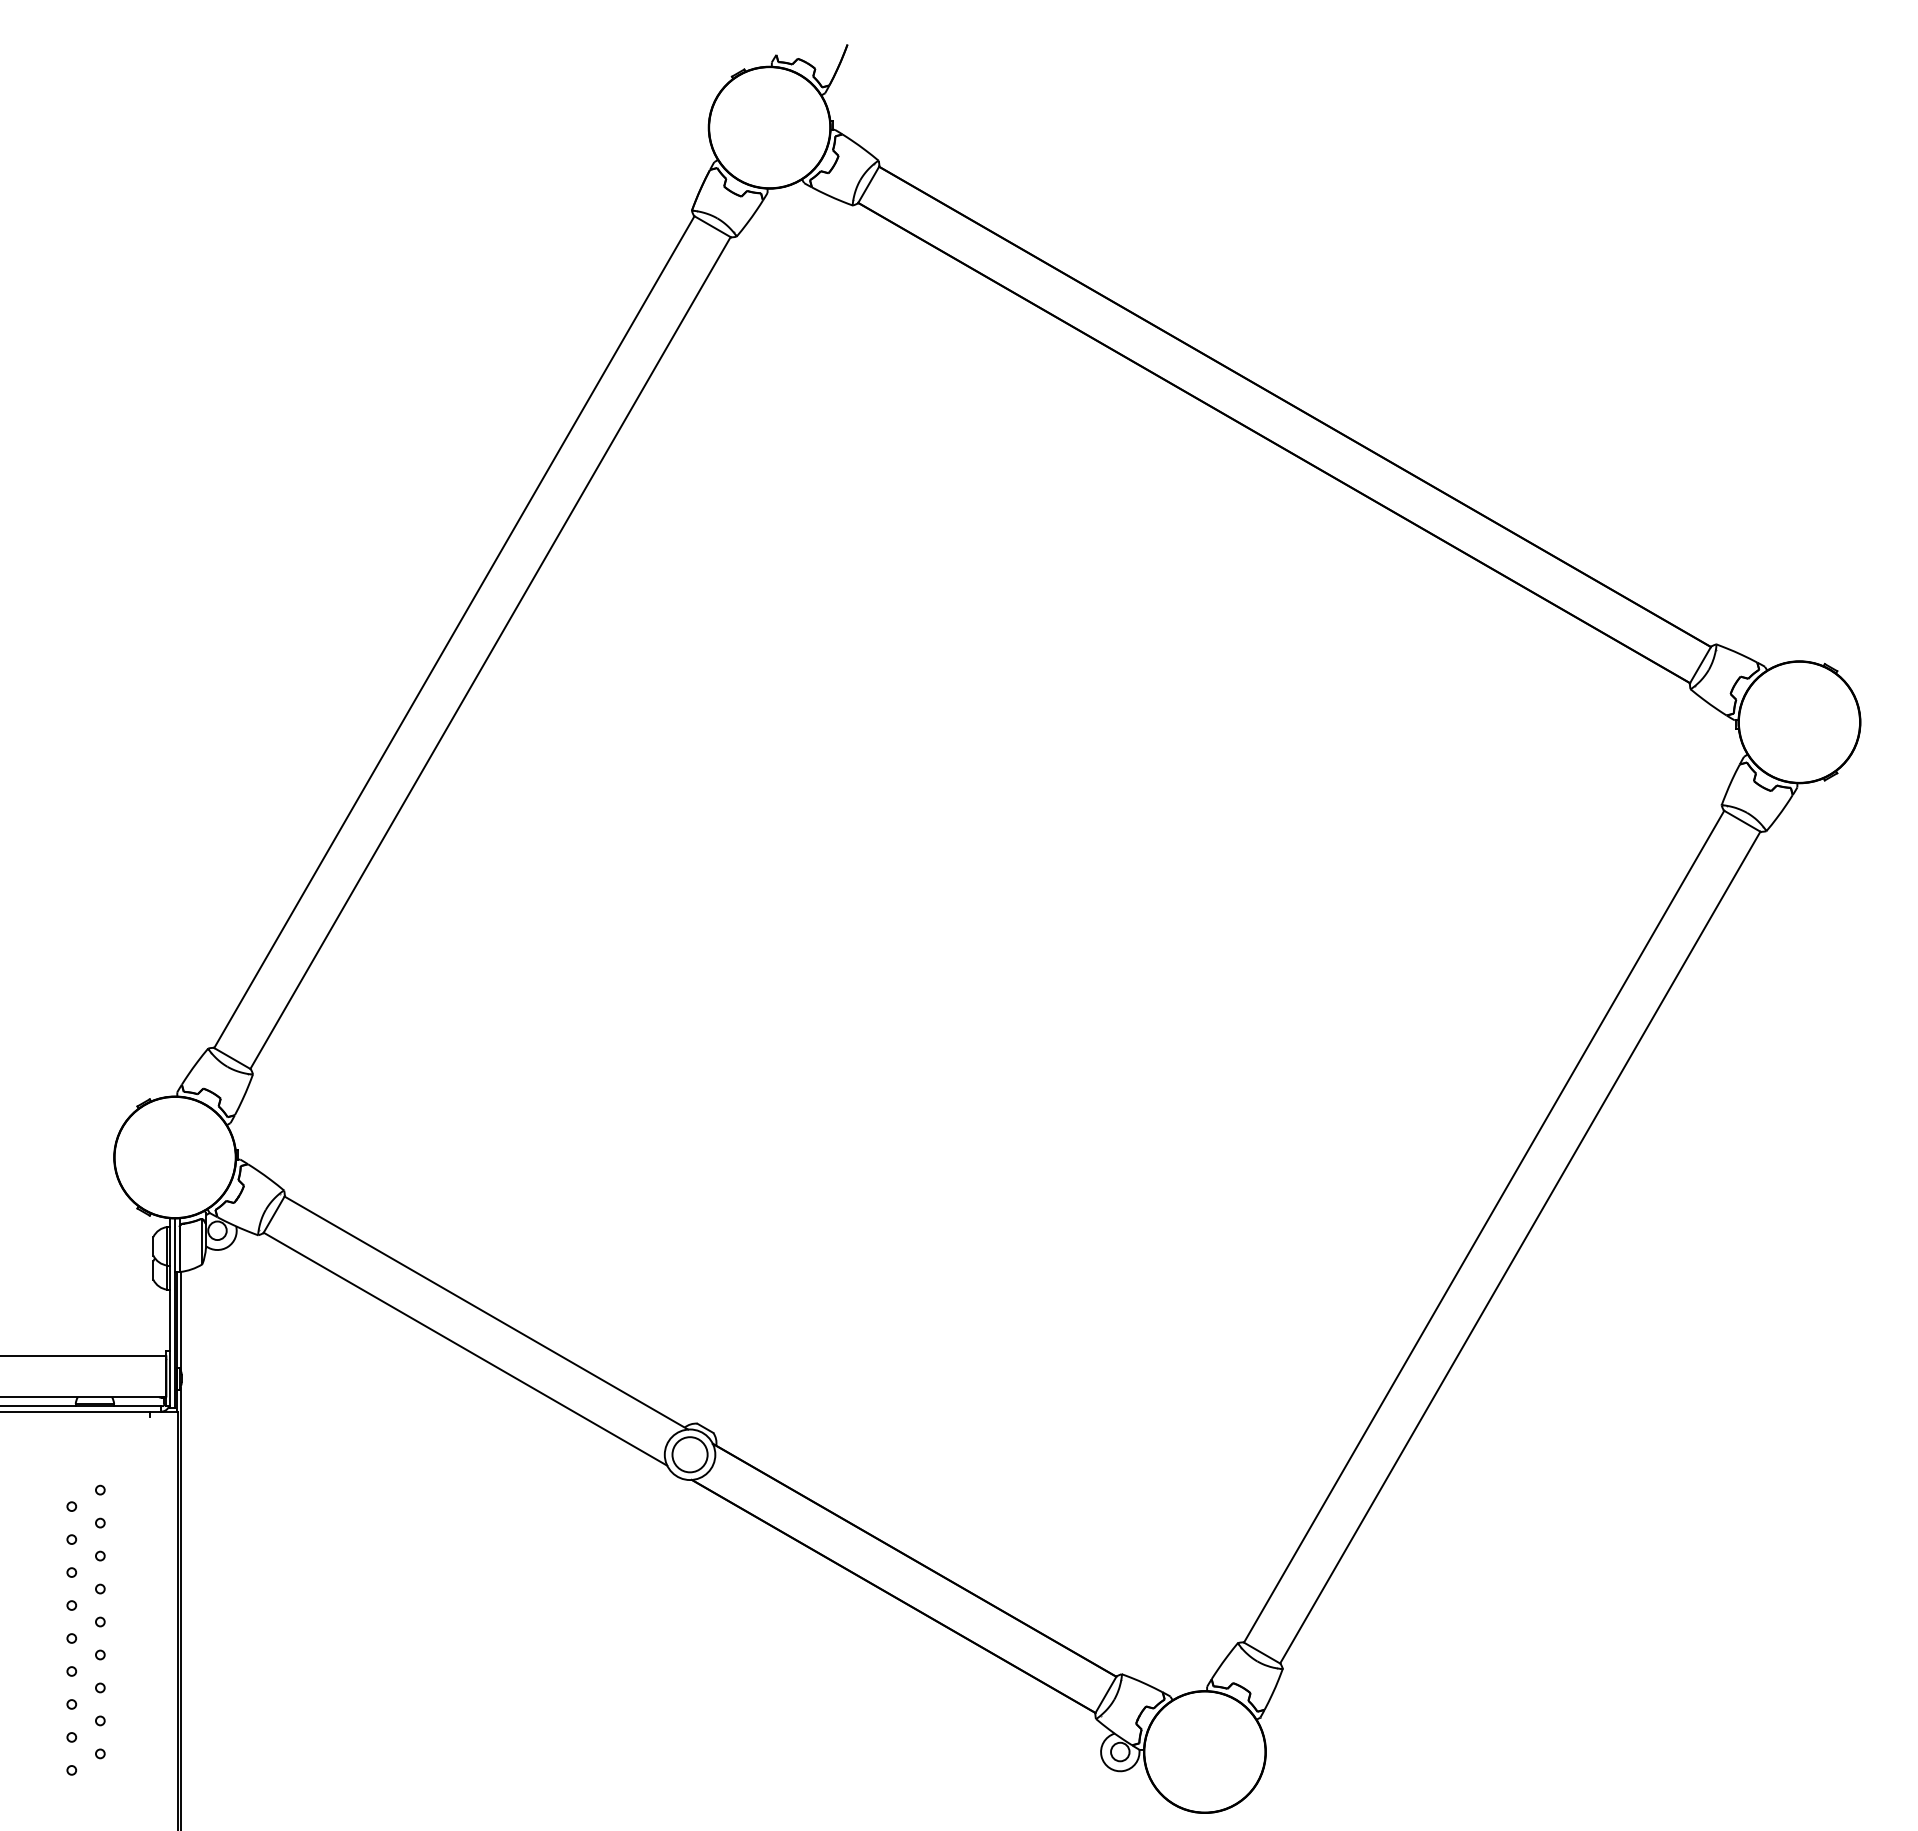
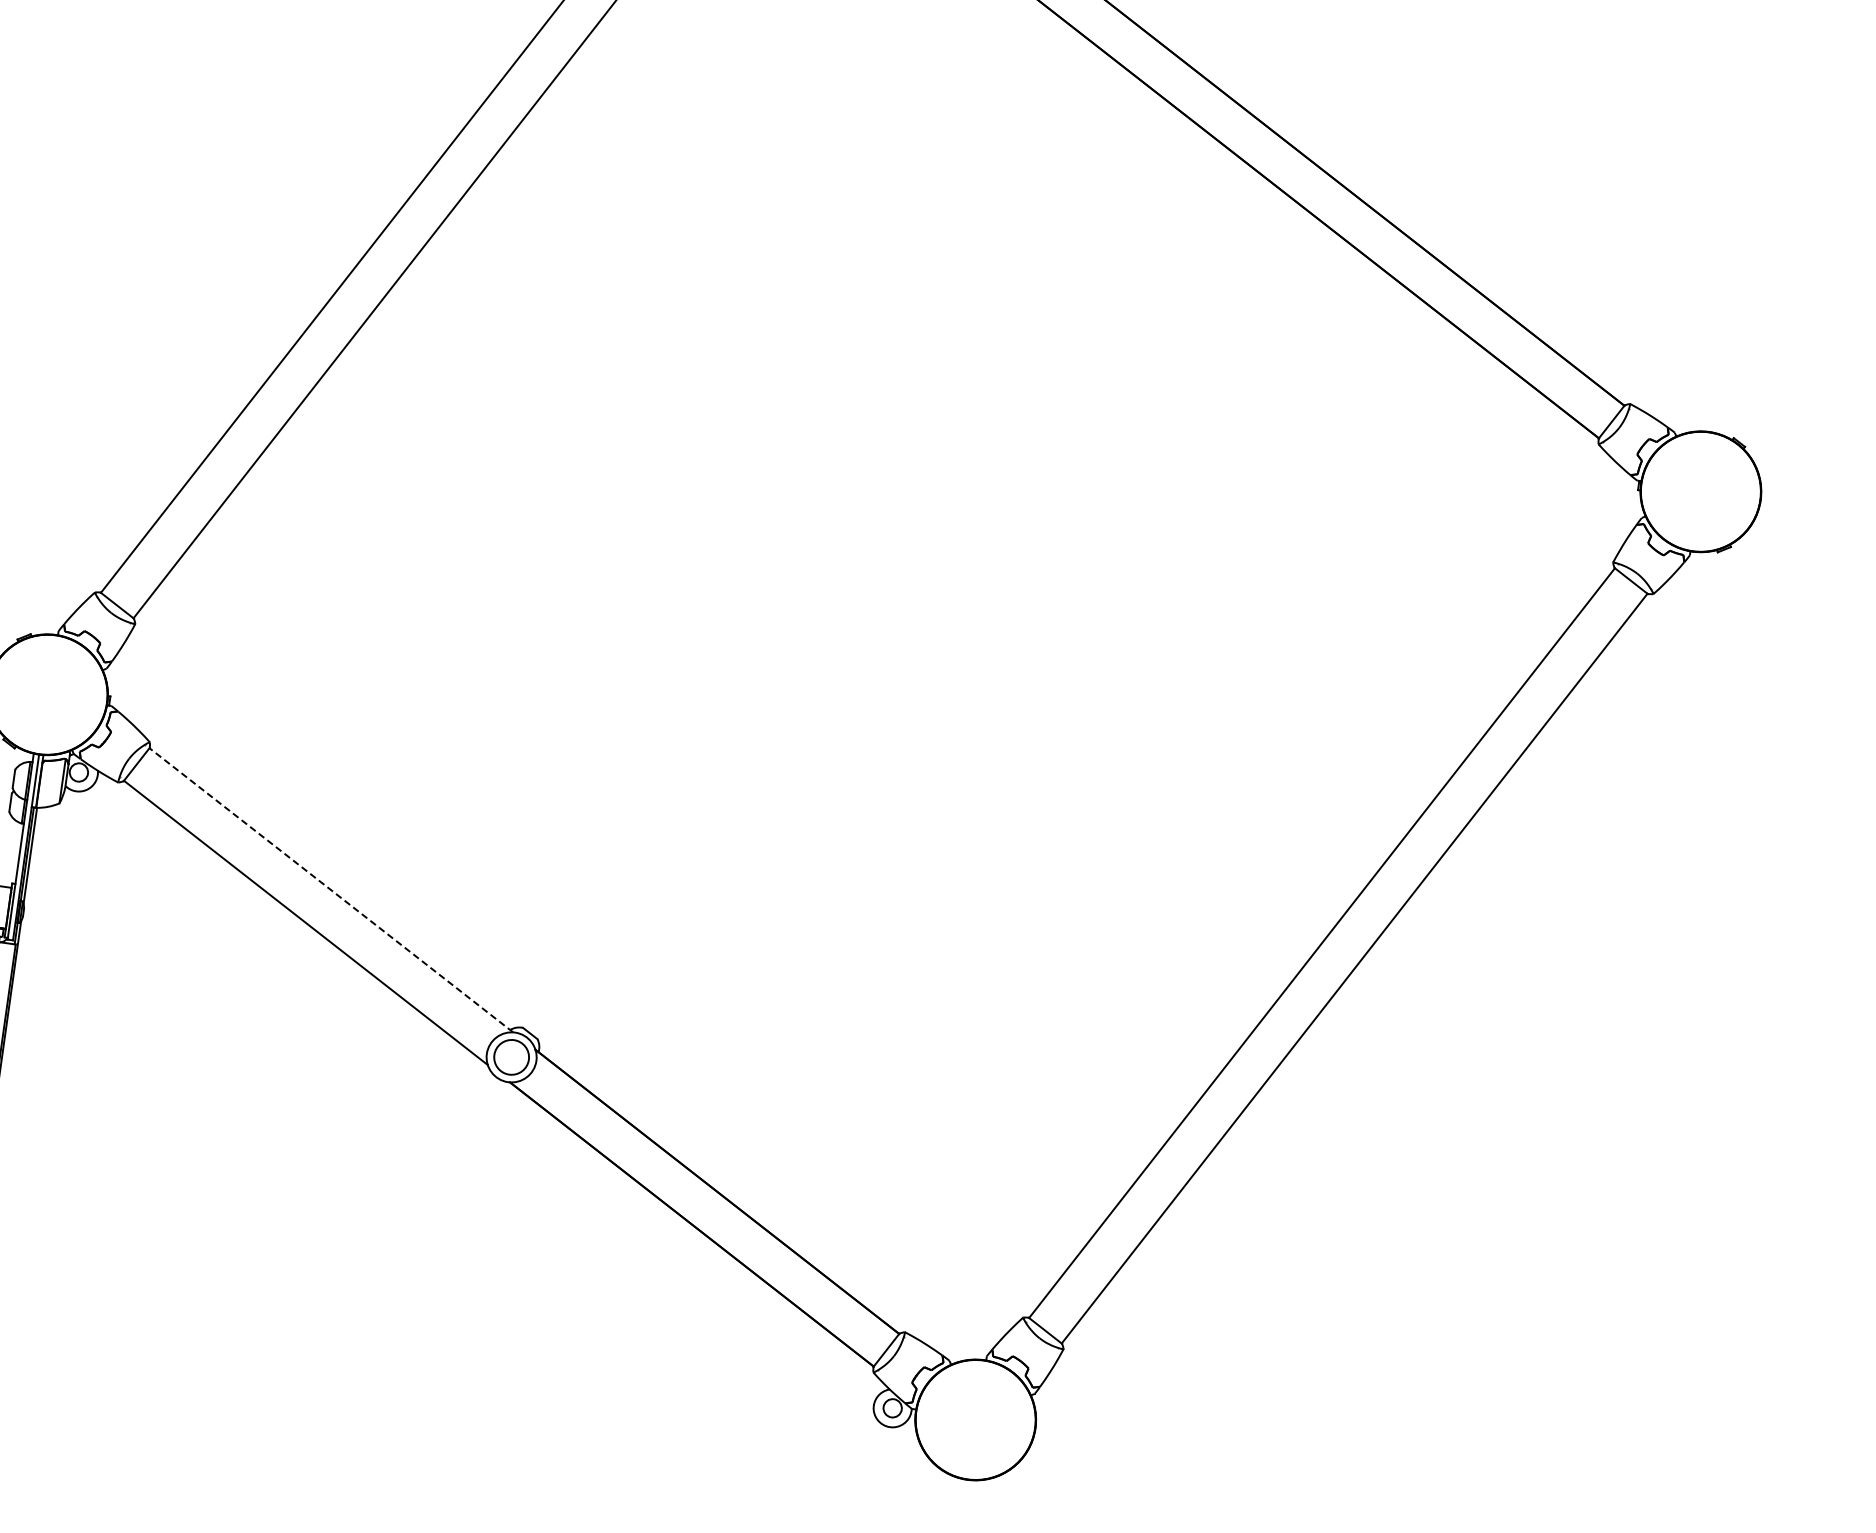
line: (486, 1313) -> (331, 890), solid -> dashed

